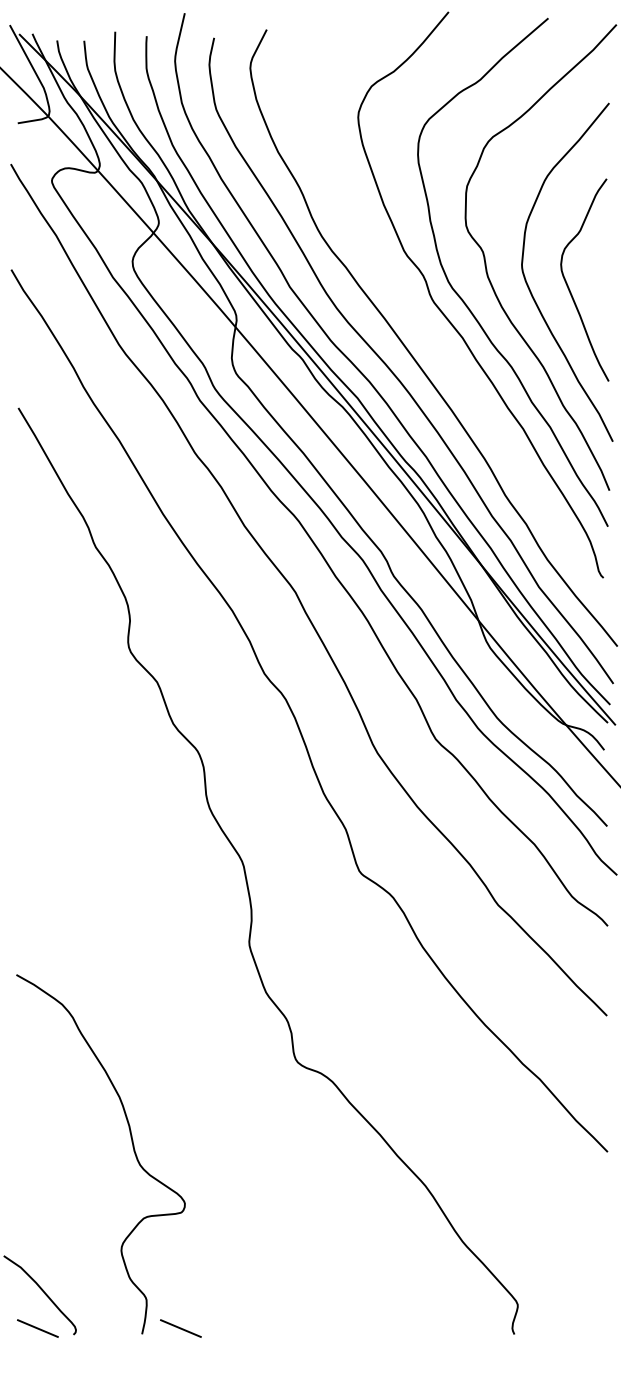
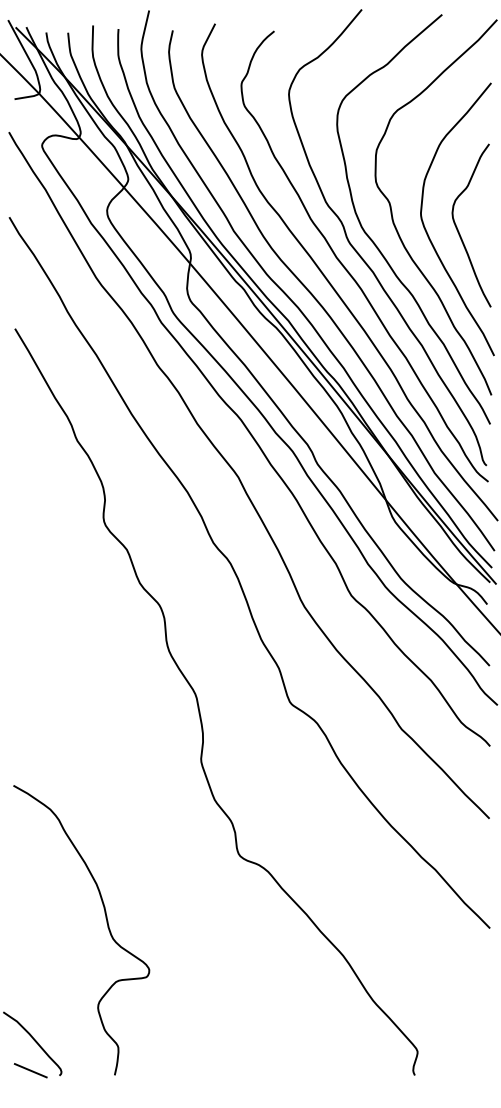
curve: (431, 335) -> (348, 270), added
line: (180, 1328) -> (145, 1070), removed

